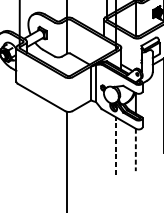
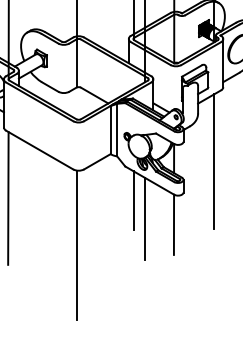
line: (19, 131) -> (8, 198), added
line: (107, 132) -> (133, 200), added
line: (115, 145) -> (145, 218), dashed -> solid
line: (136, 150) -> (174, 225), dashed -> solid

